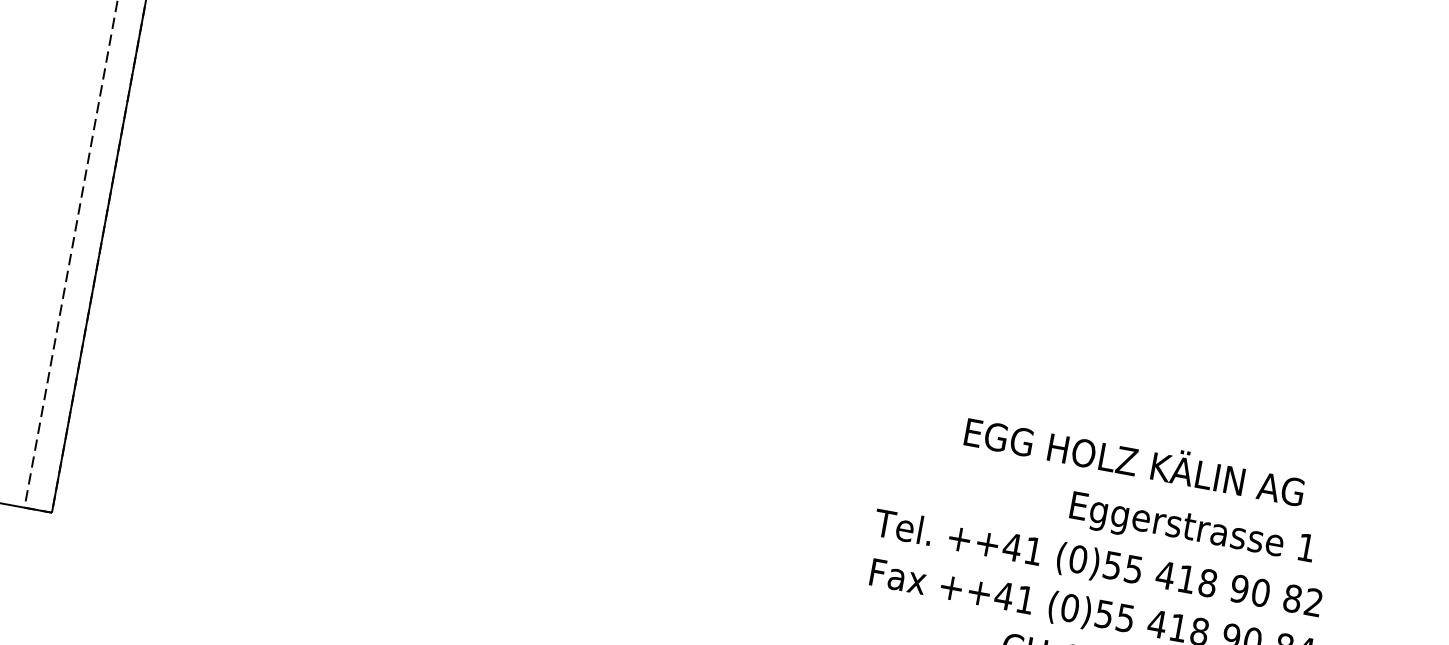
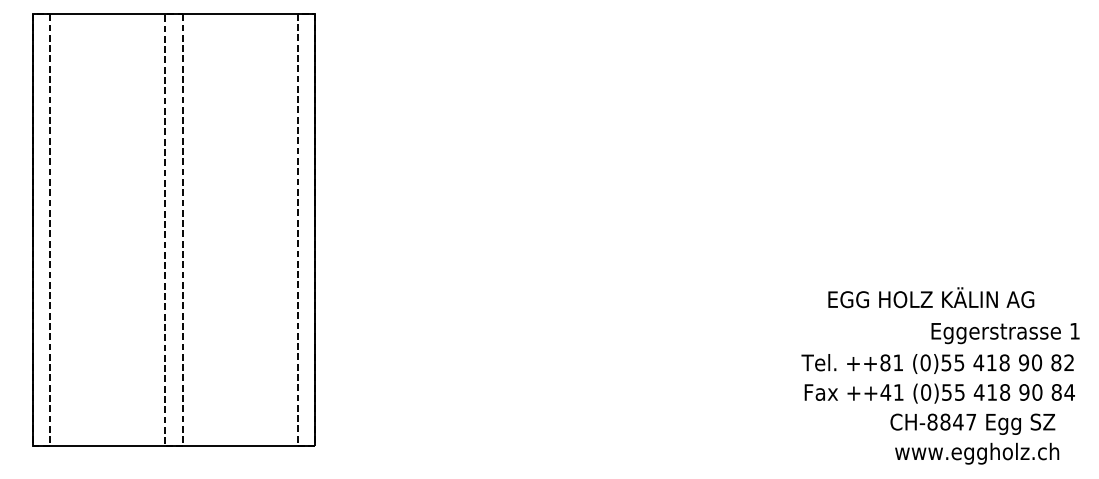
text: (1135, 459) -> (931, 297), moved
text: (1191, 530) -> (1005, 333), moved
text: (1012, 546) -> (885, 362), ++41 -> ++81

